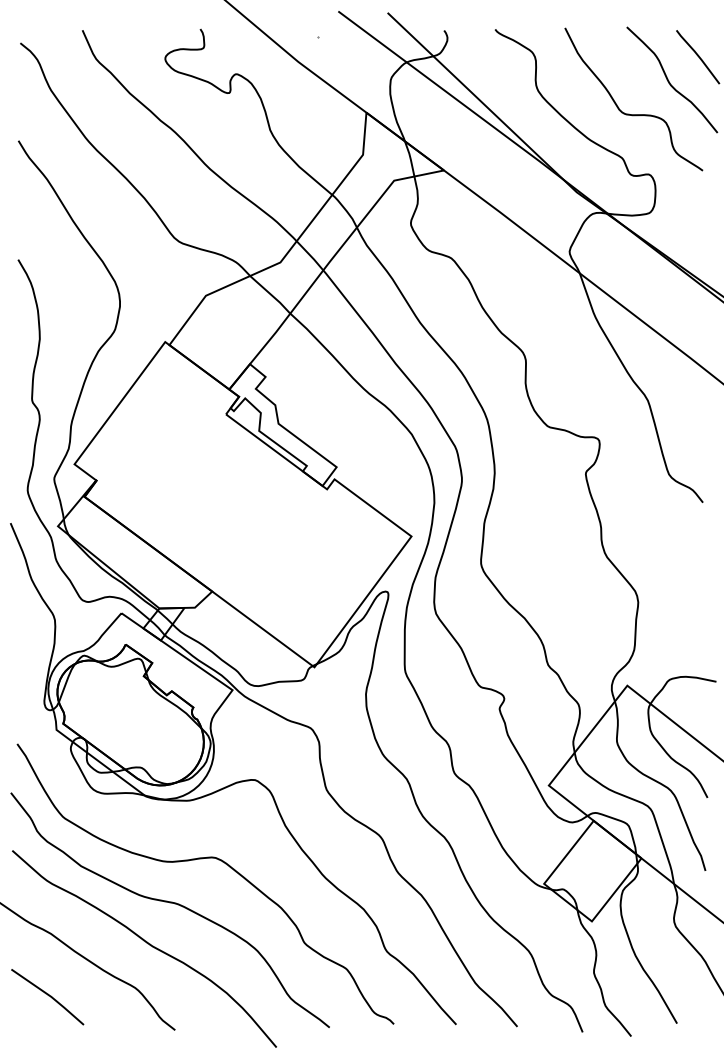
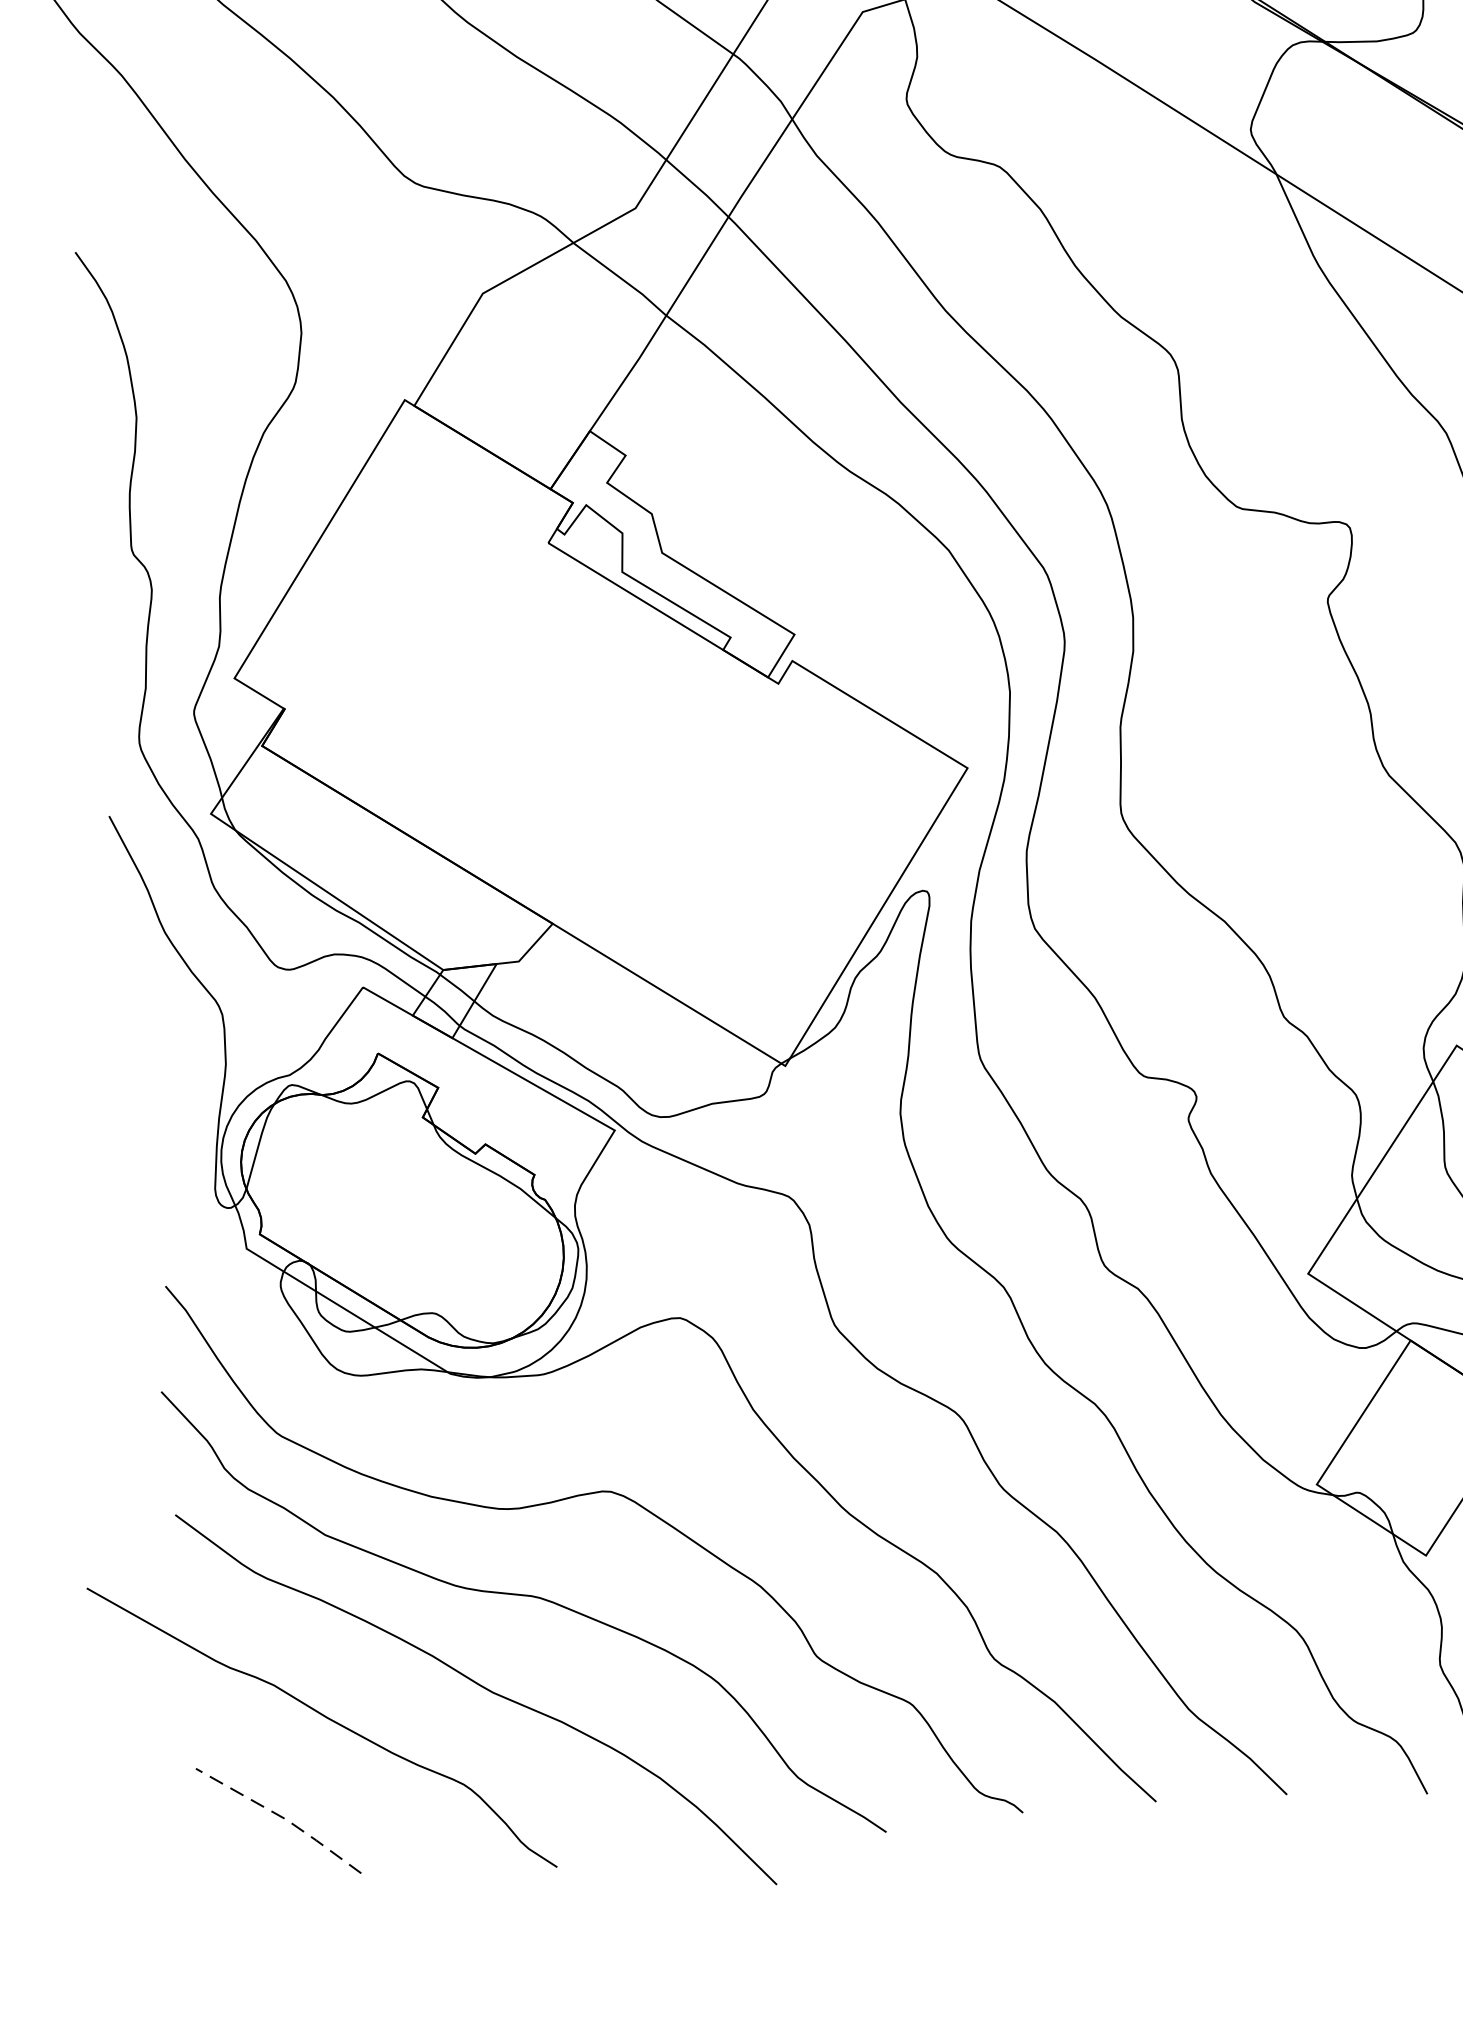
line: (49, 995) -> (282, 1817), solid -> dashed

